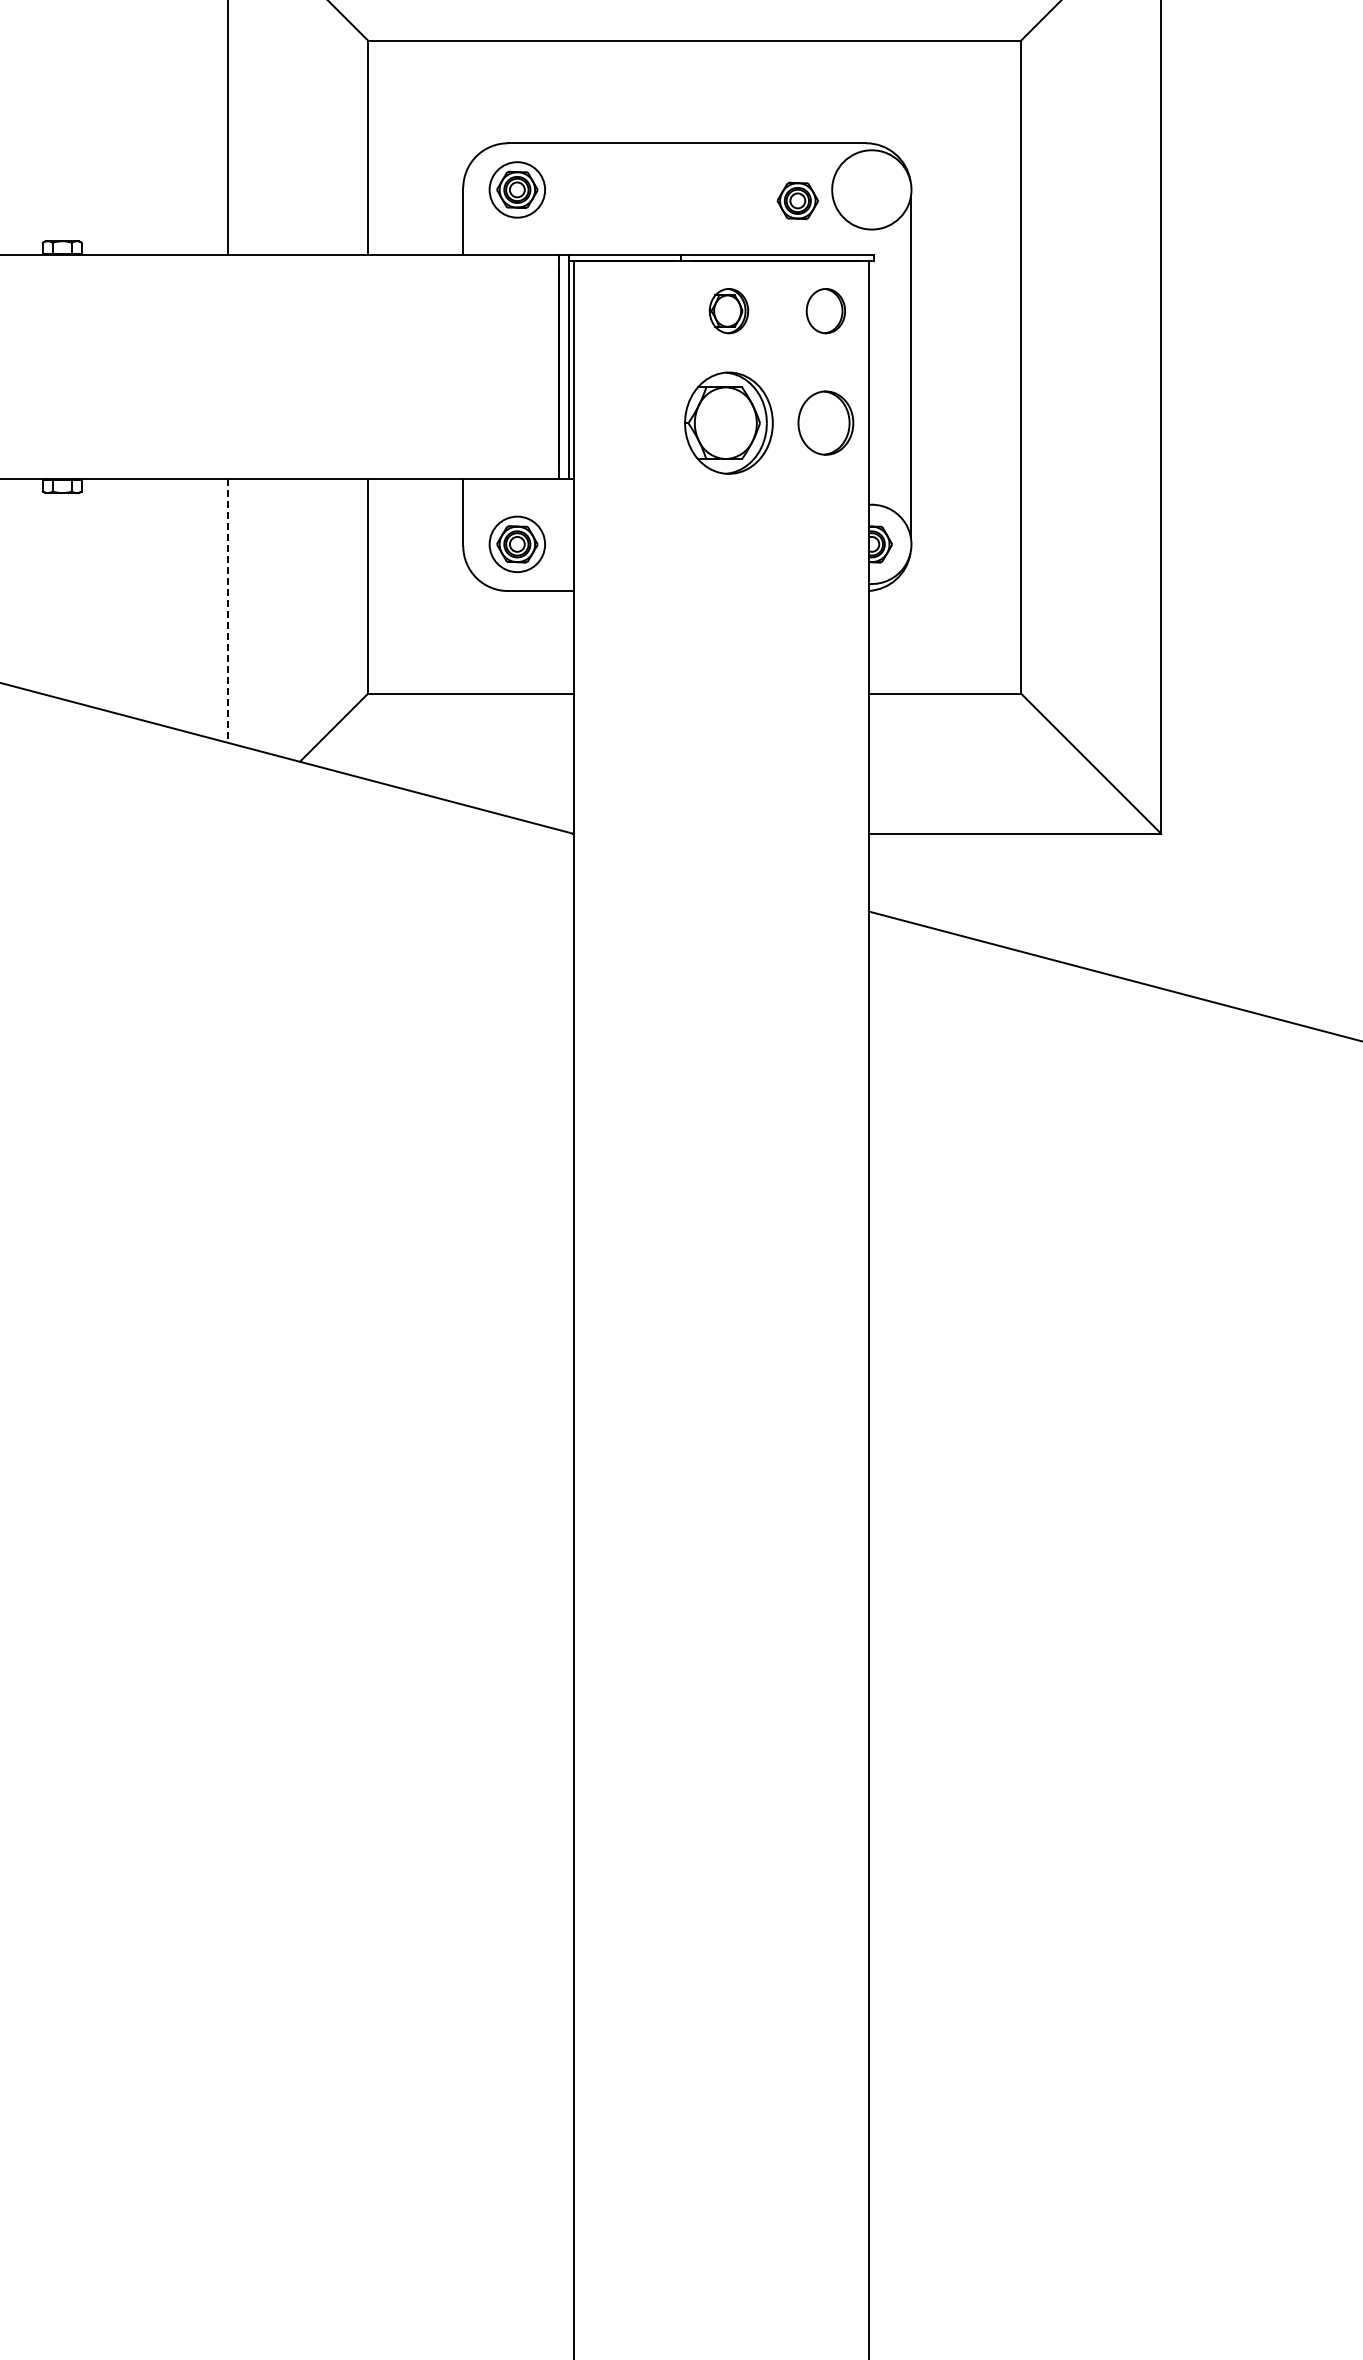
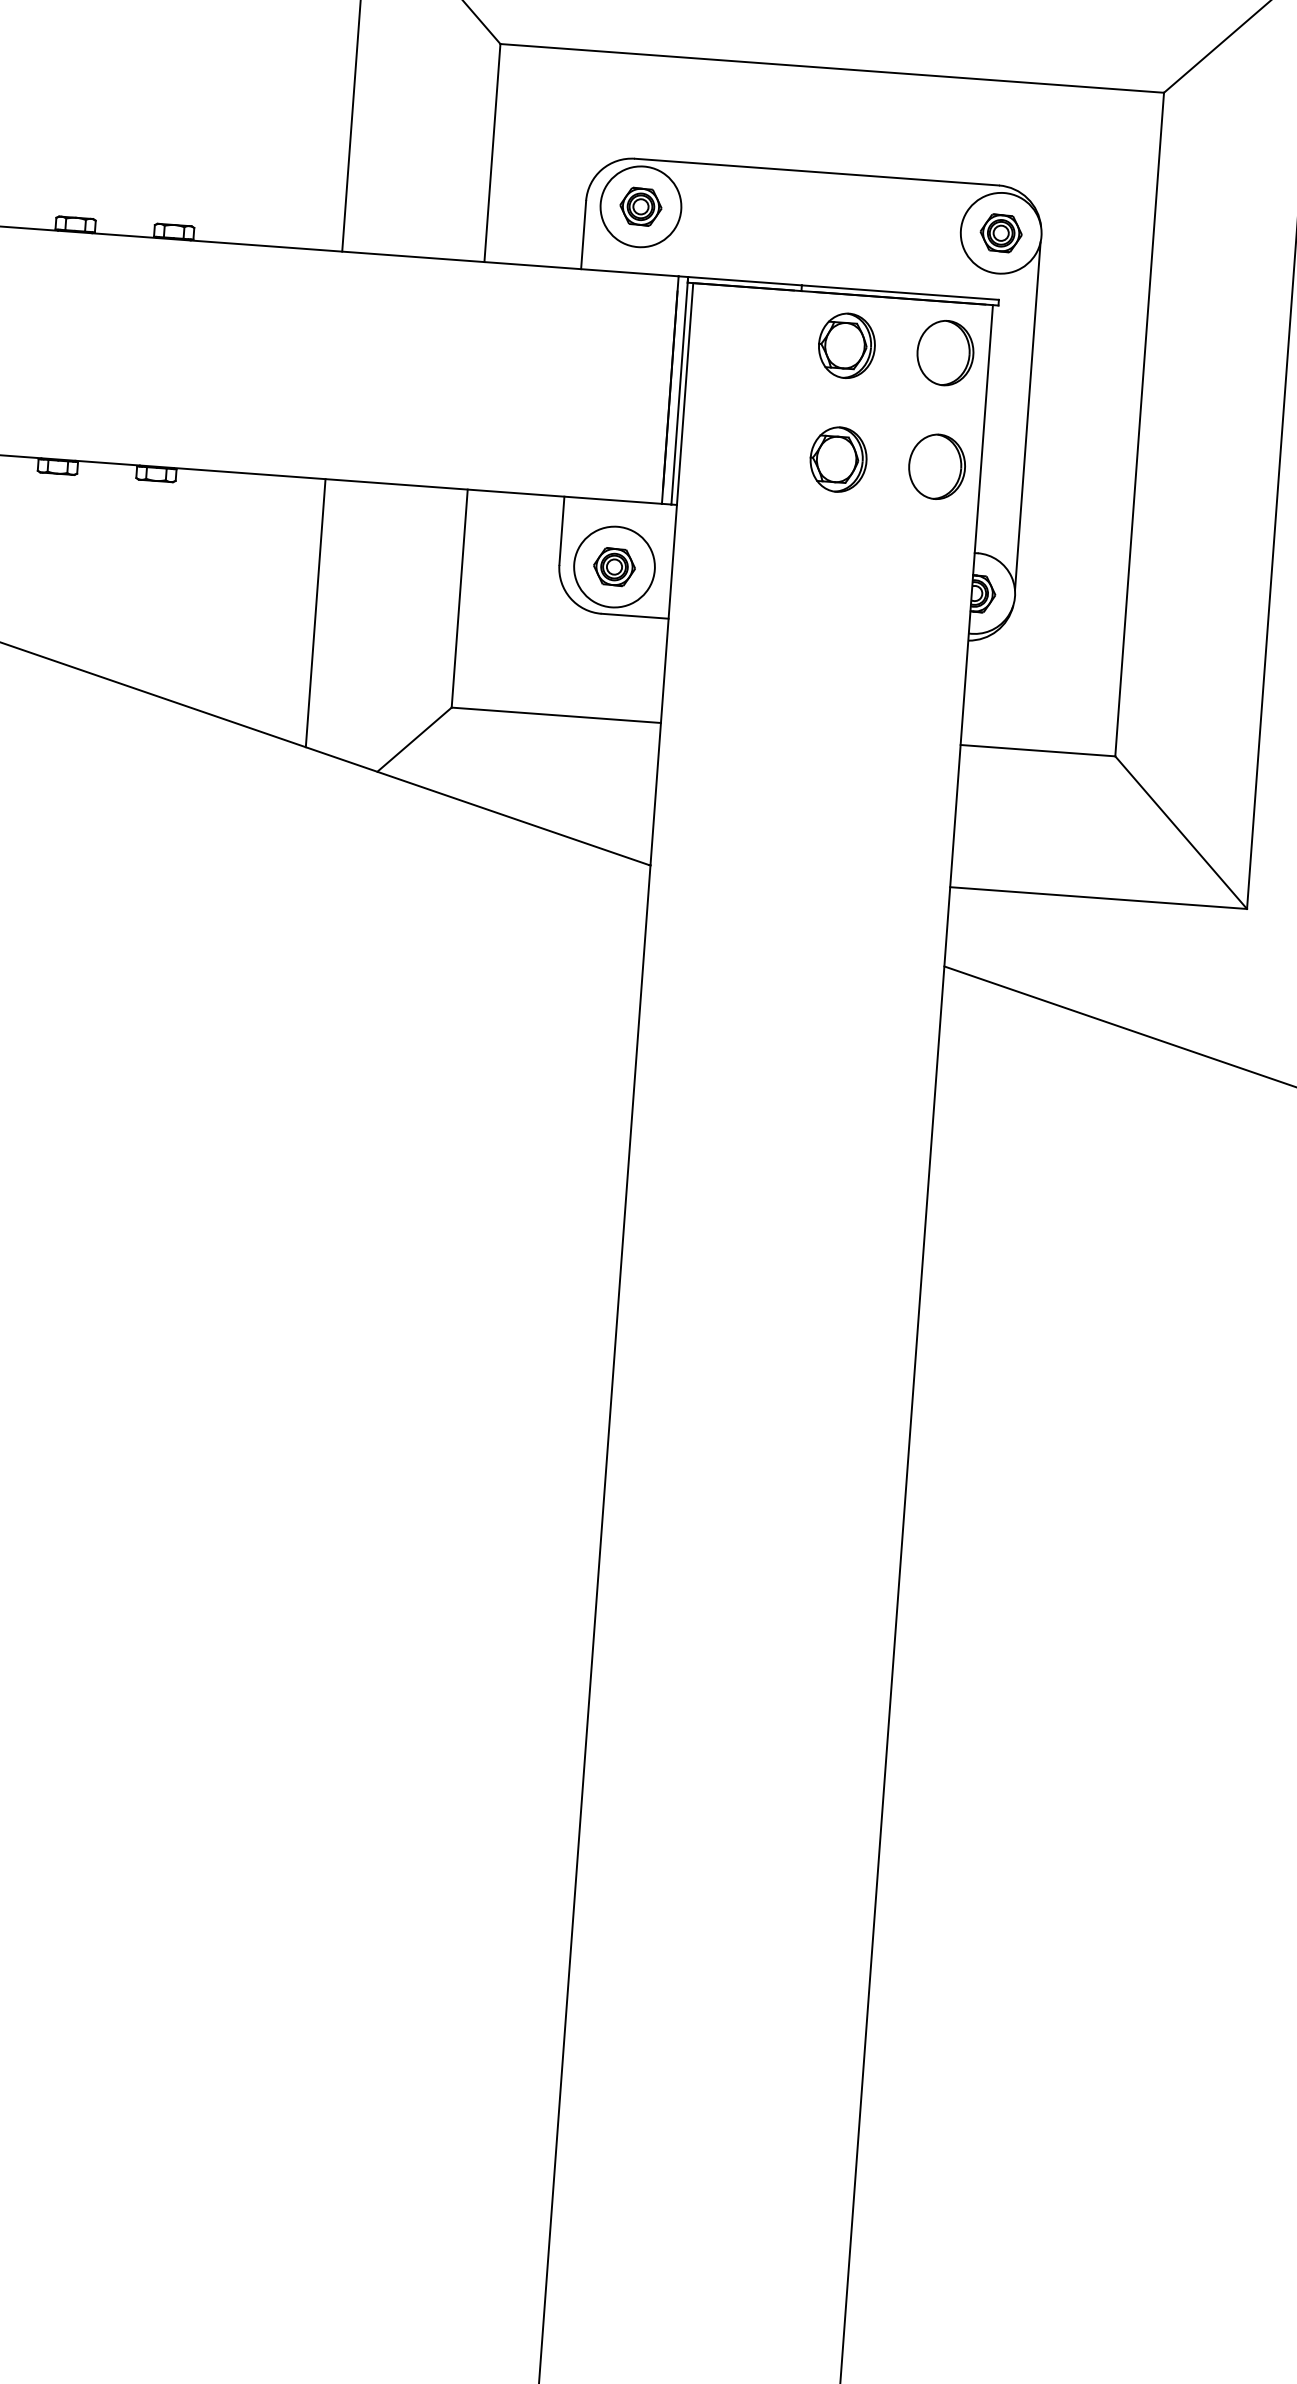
circle: (517, 189) -> (641, 206), size x1.43
part: (797, 200) -> (1000, 232), moved
part: (728, 310) -> (846, 345), size x1.43
part: (825, 310) -> (945, 352), size x1.43
part: (728, 422) -> (838, 458), size x0.62
circle: (517, 544) -> (614, 567), size x1.43
line: (228, 611) -> (315, 613), dashed -> solid

